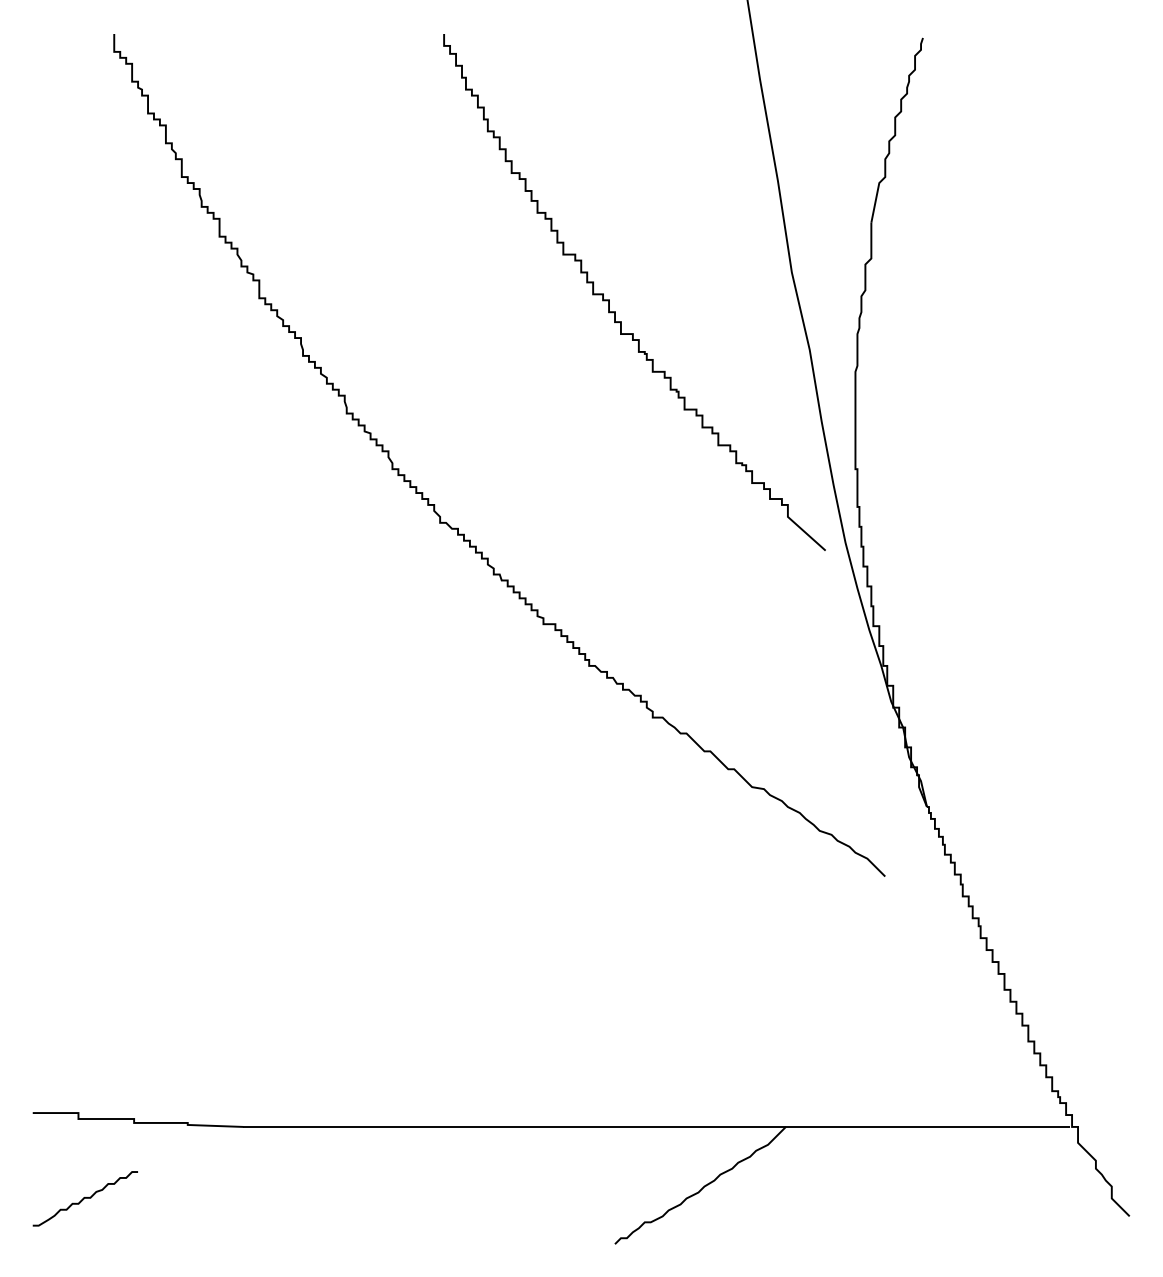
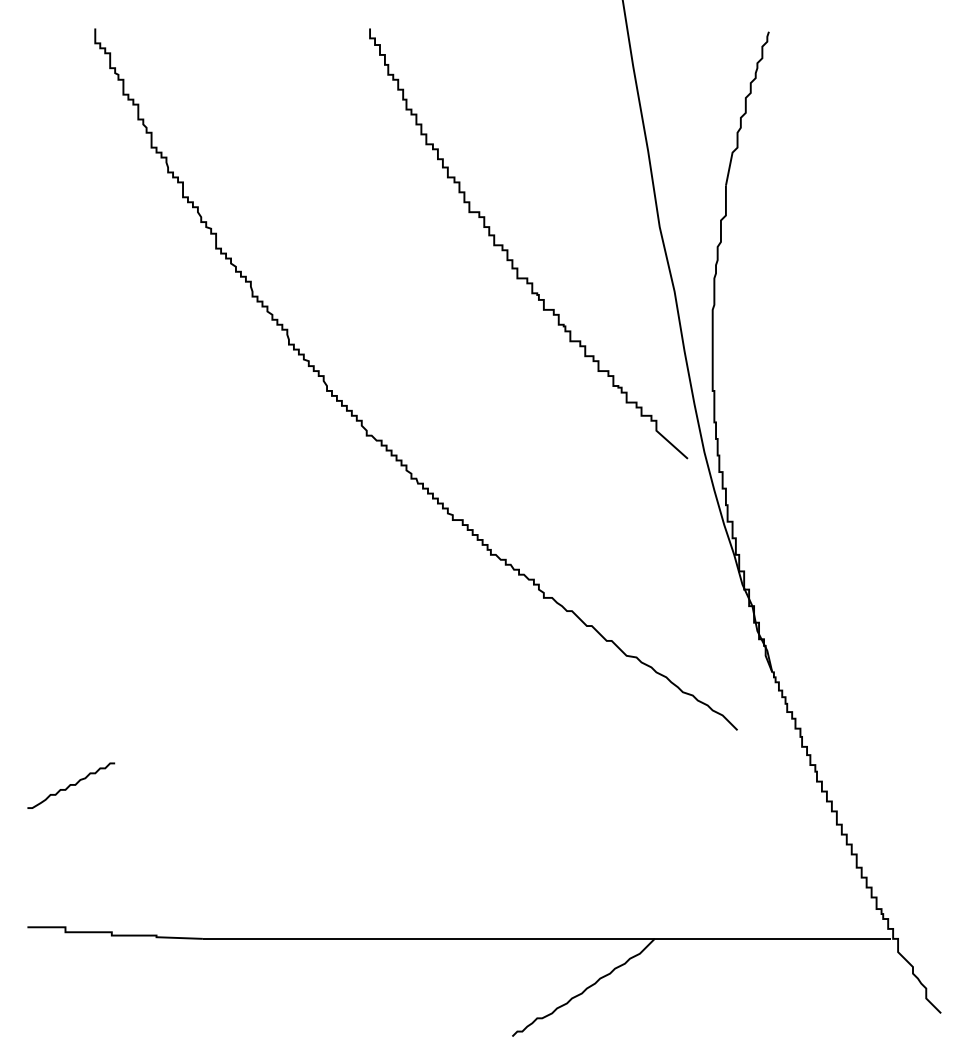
curve: (85, 1198) -> (71, 785), moved

